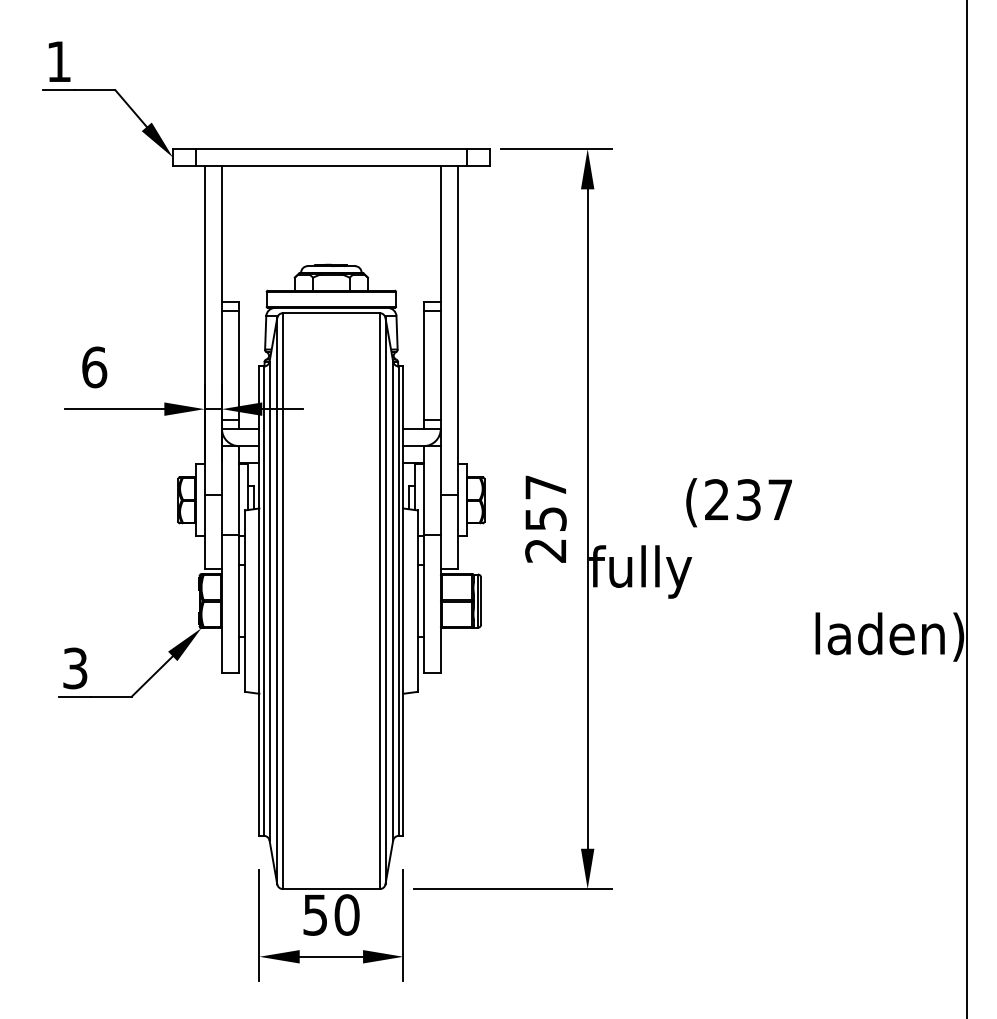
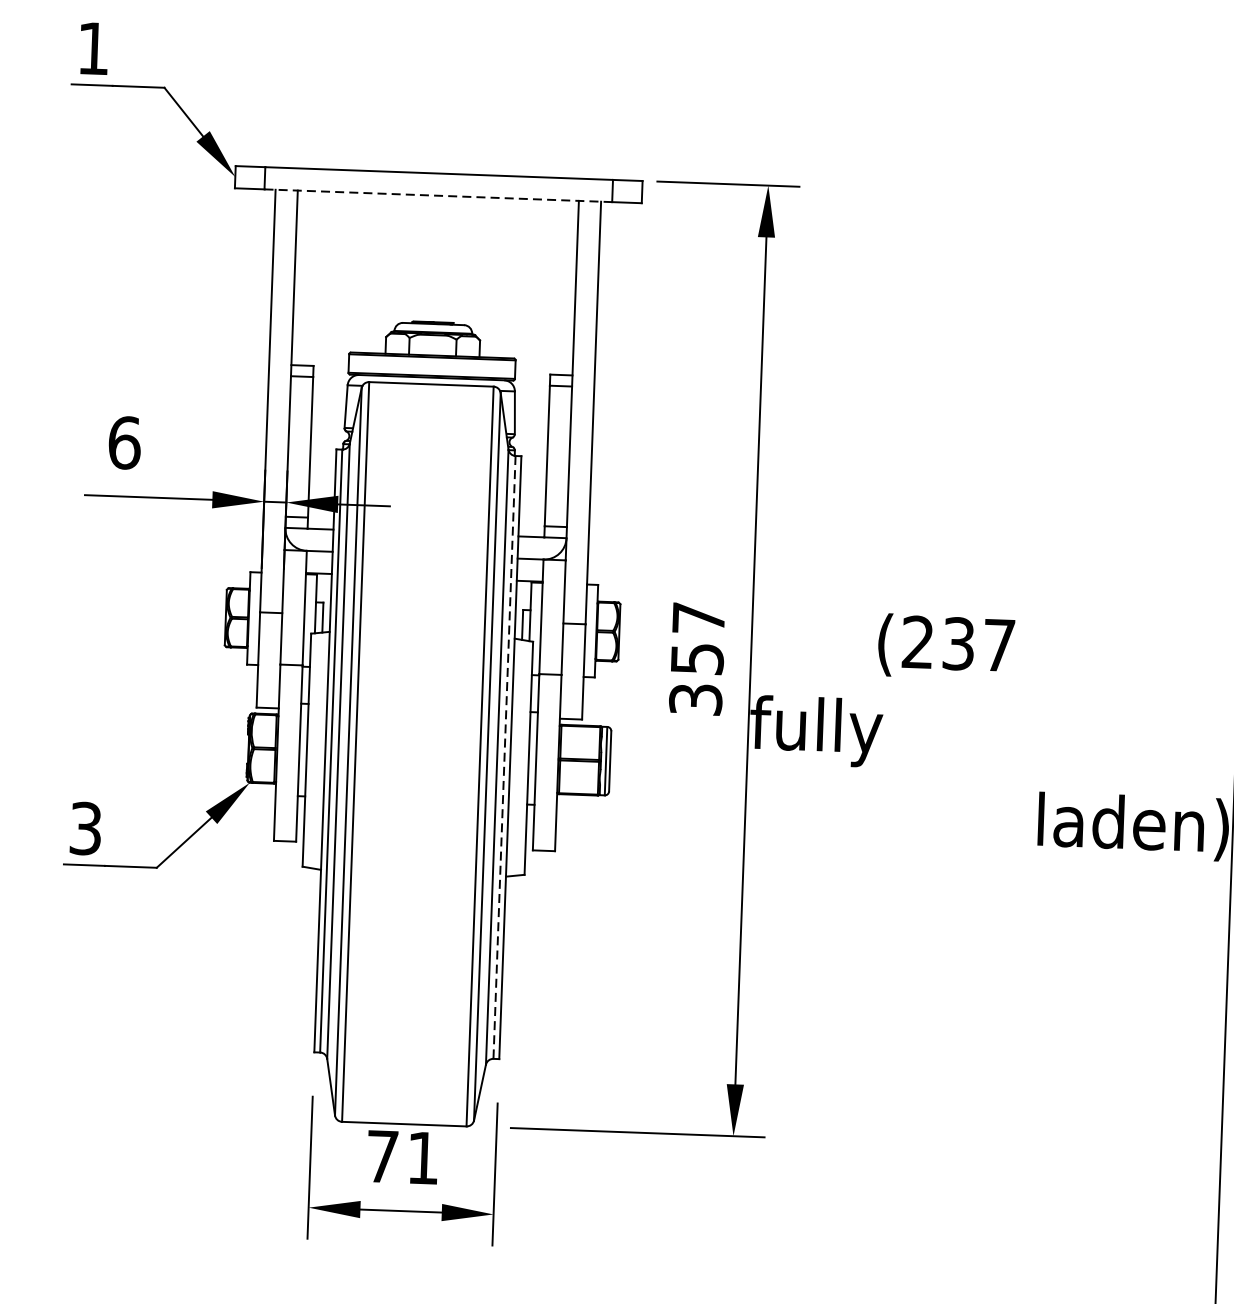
line: (331, 166) -> (438, 195), solid -> dashed
text: (545, 550) -> (695, 699), 257 -> 357
line: (398, 601) -> (504, 757), solid -> dashed
text: (331, 914) -> (403, 1156), 50 -> 71

